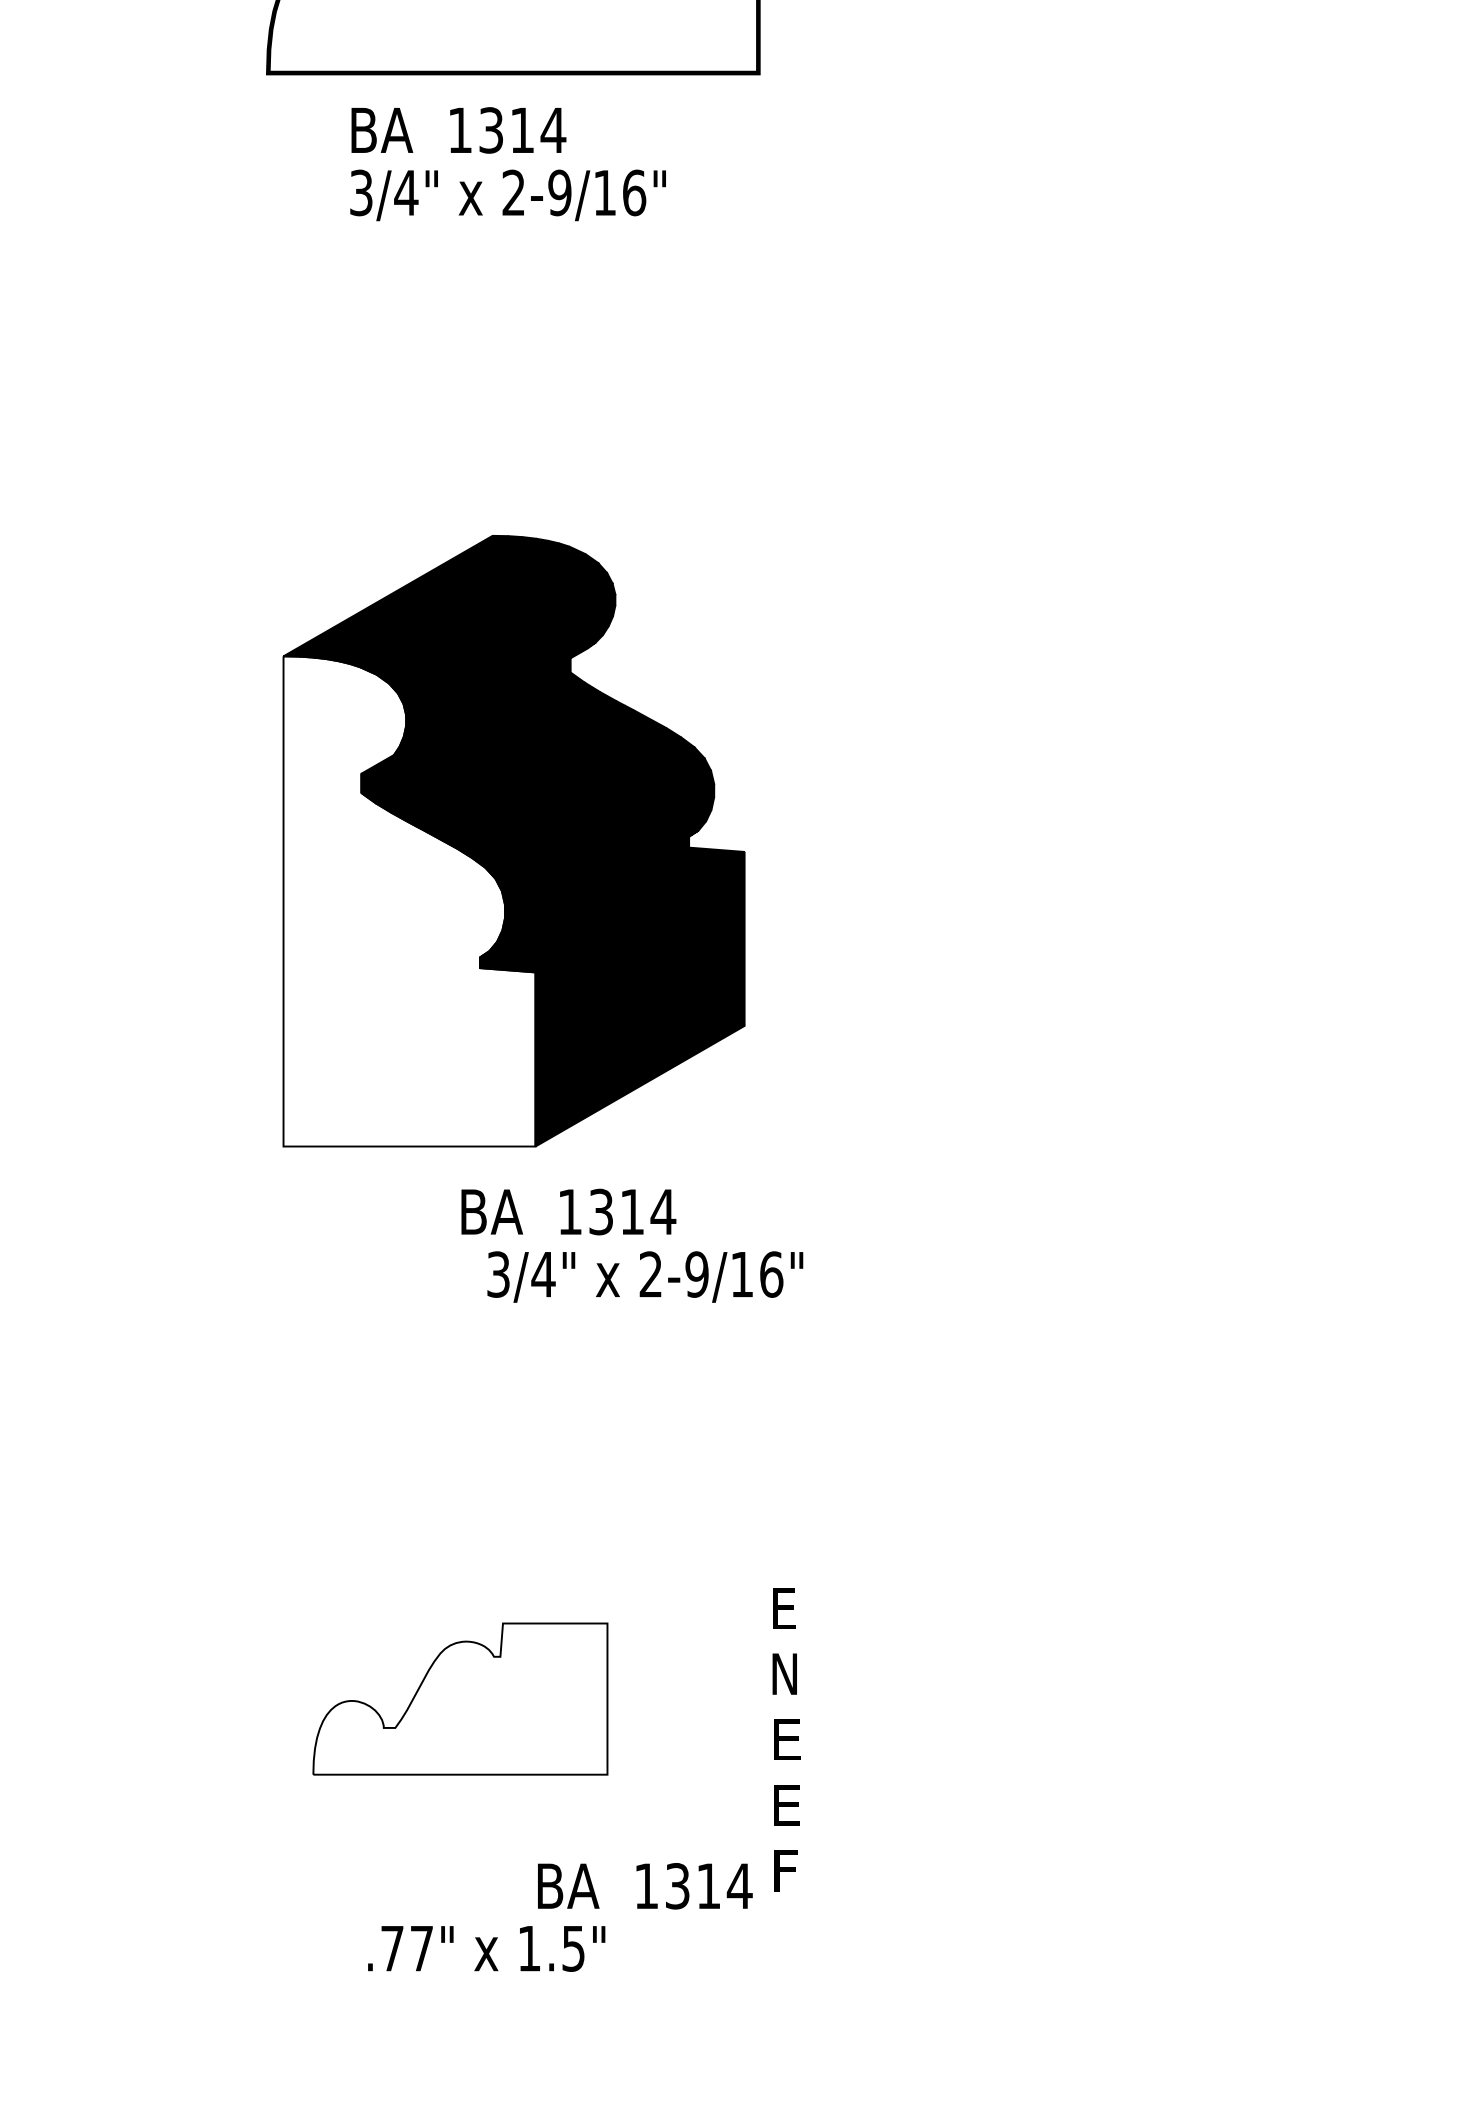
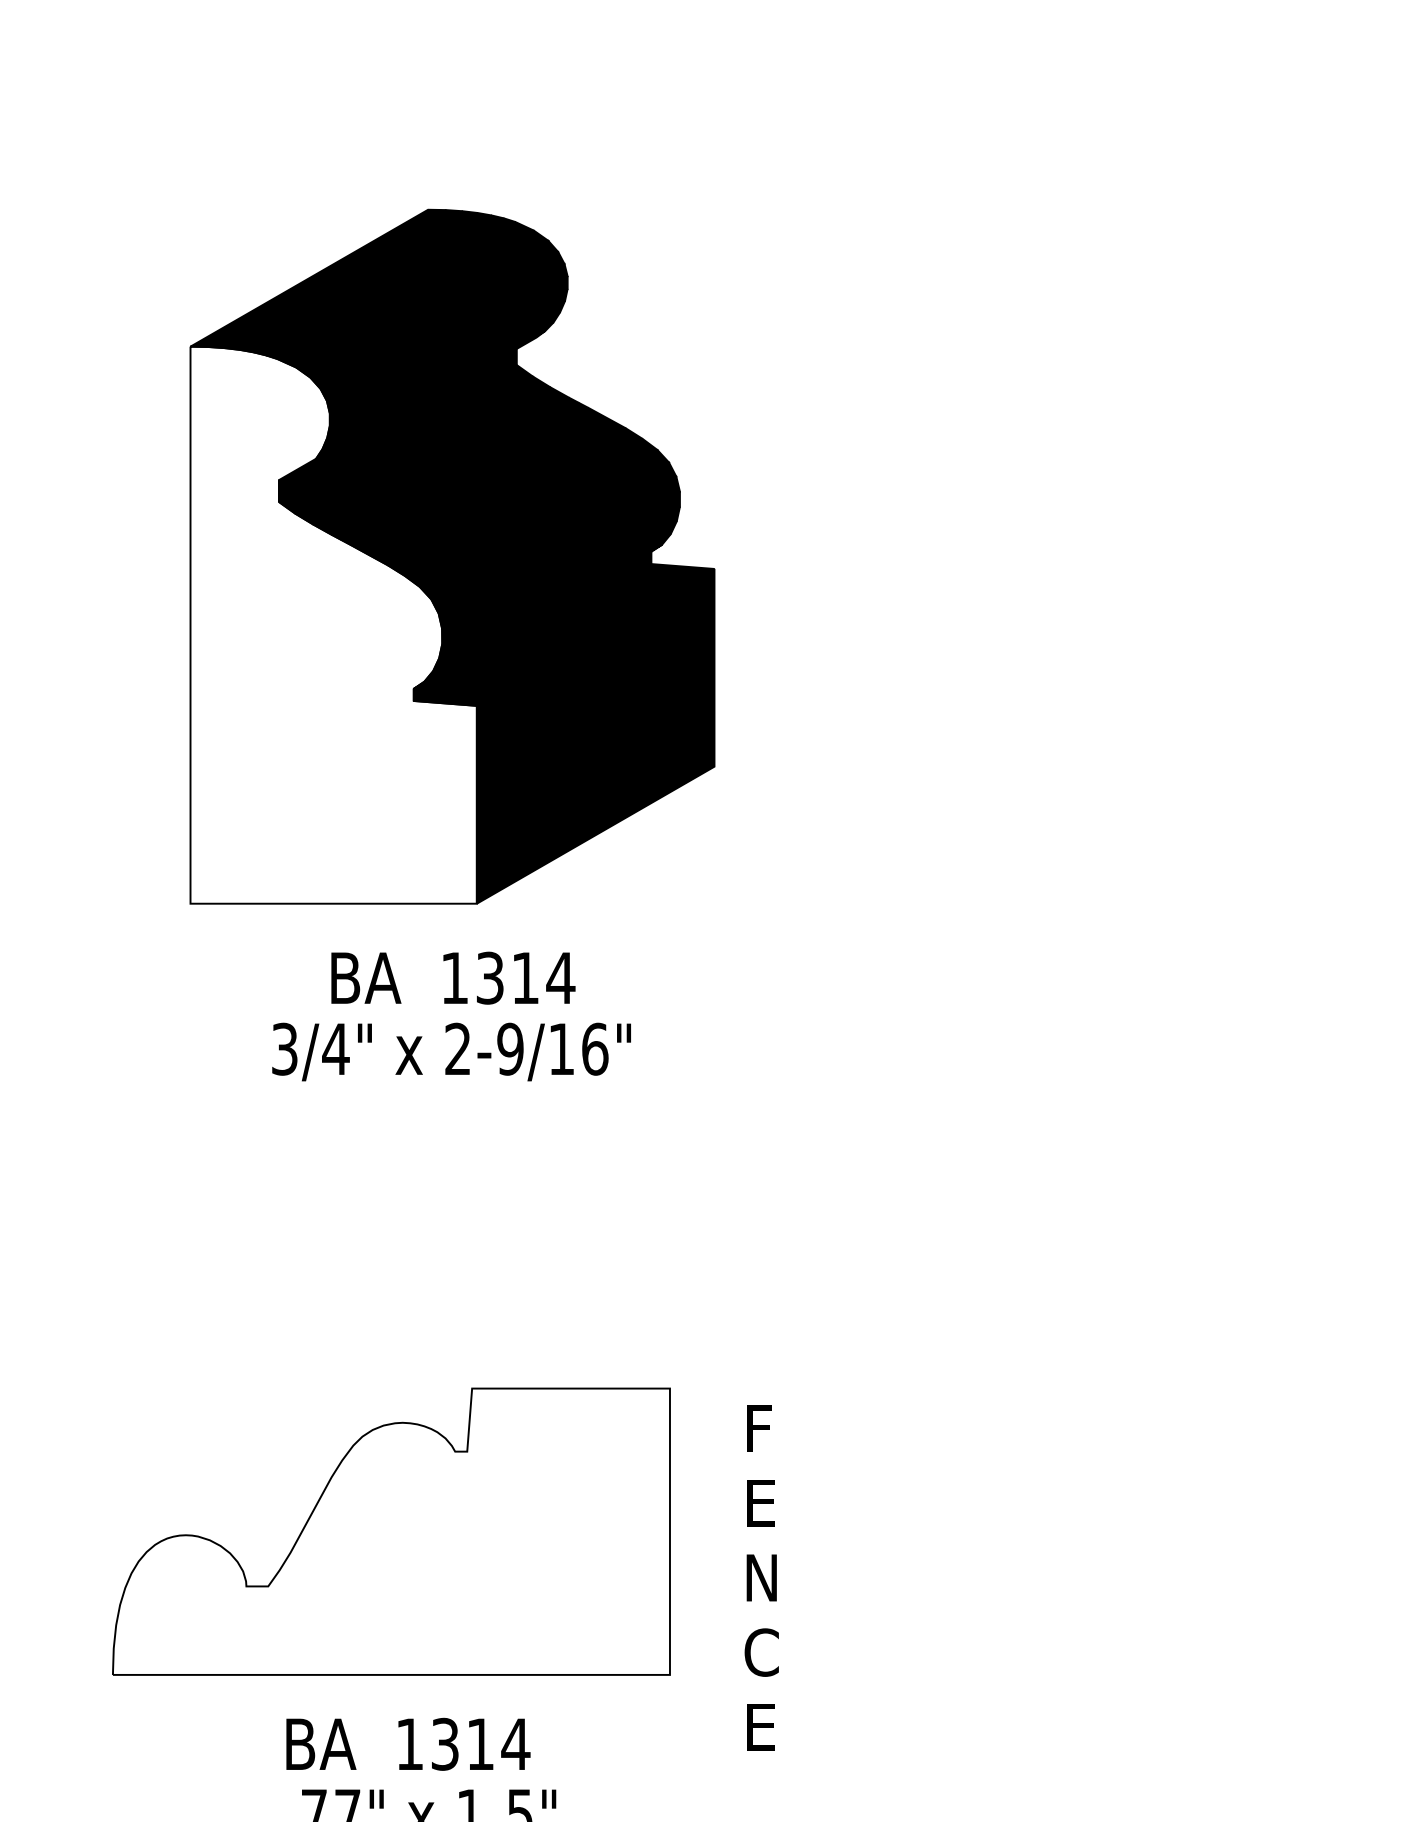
text: (568, 1211) -> (452, 977), moved
text: (645, 1276) -> (451, 1051), moved
text: (786, 1608) -> (762, 1428), E -> F
text: (784, 1673) -> (759, 1502), N -> E
part: (460, 1698) -> (391, 1530), size x1.67
text: (786, 1739) -> (762, 1577), E -> N
text: (786, 1805) -> (762, 1652), E -> C
text: (785, 1870) -> (760, 1726), F -> E
text: (645, 1886) -> (408, 1744), moved

